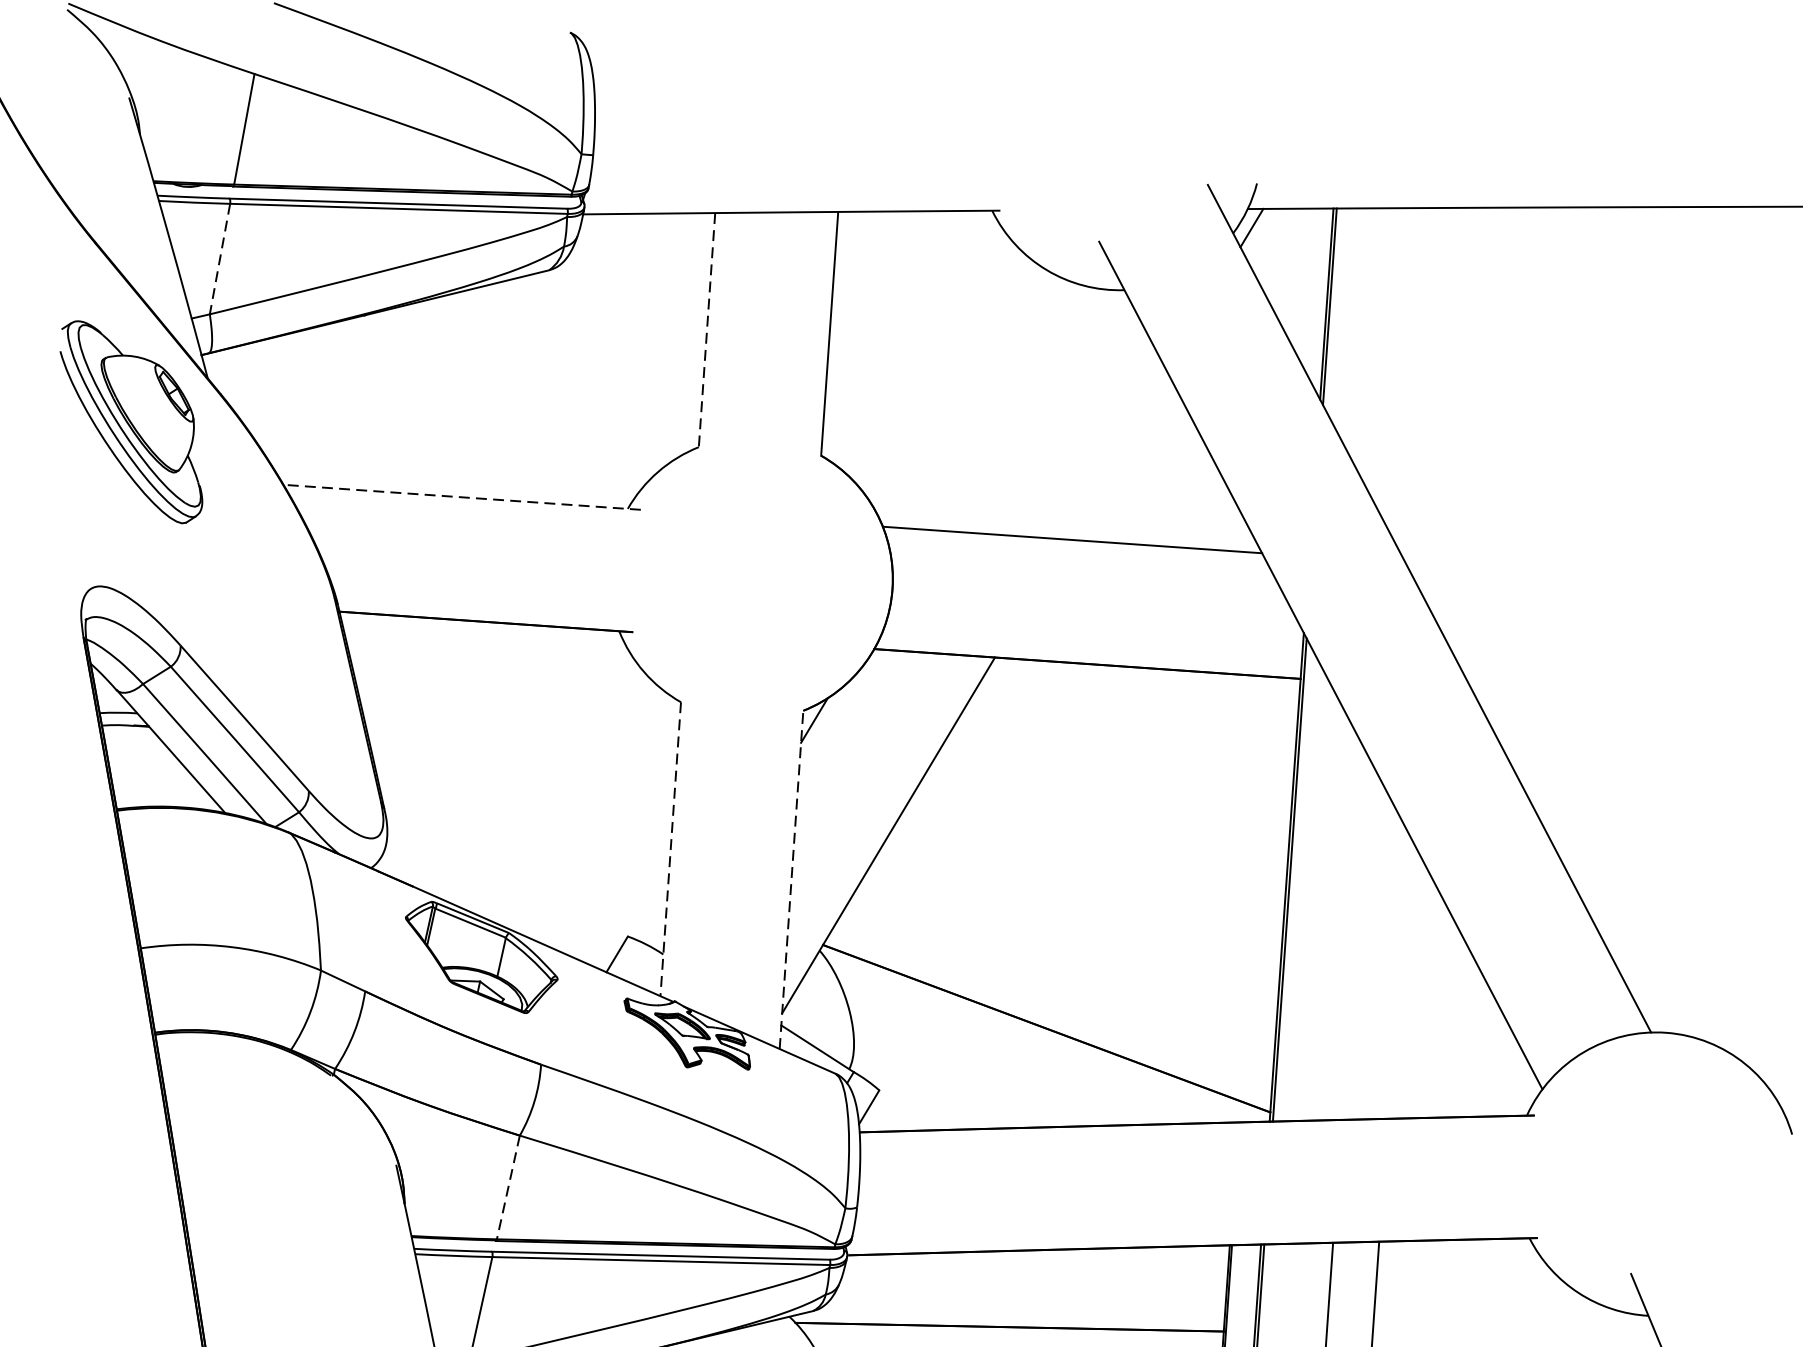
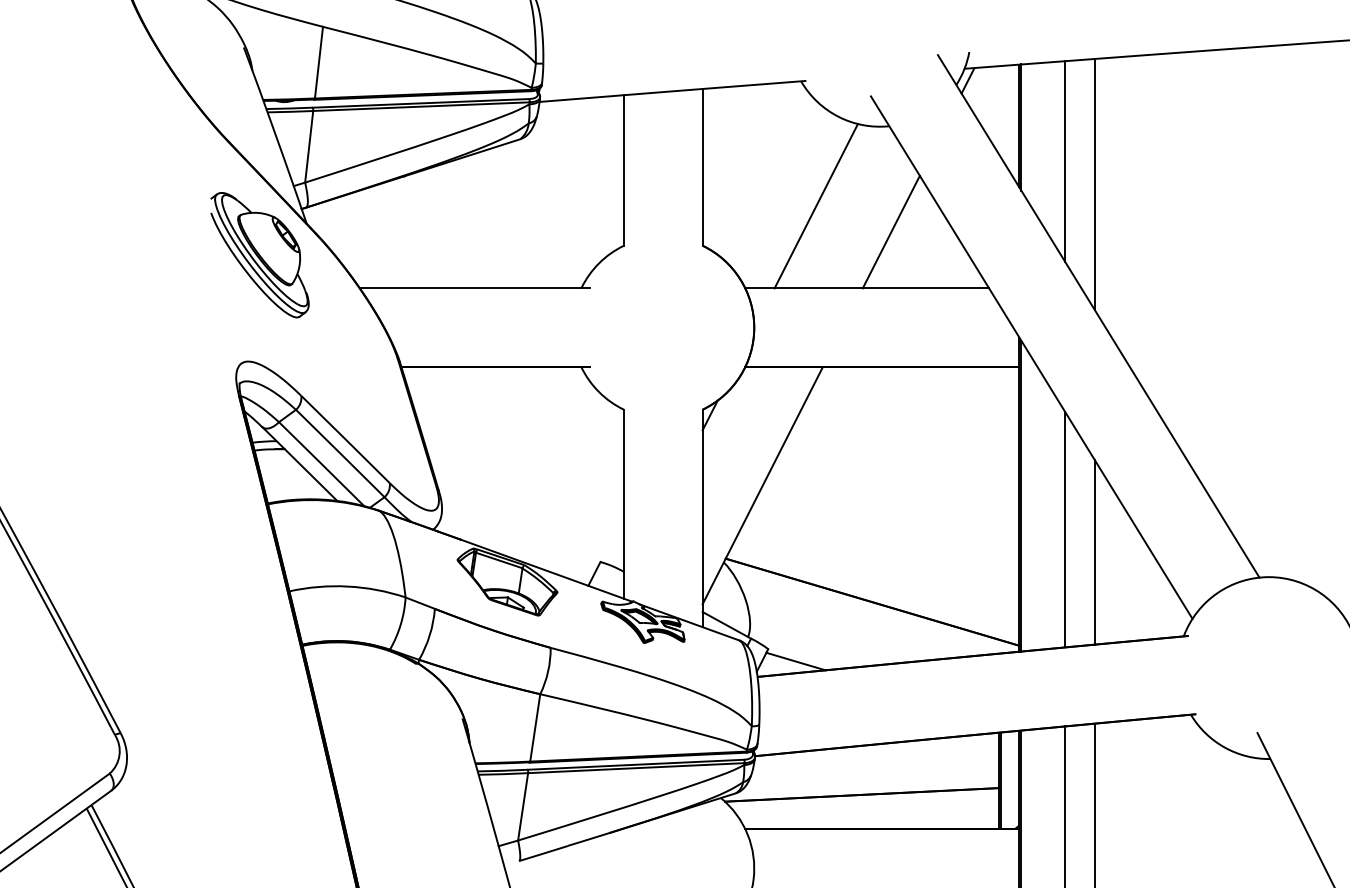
line: (220, 260) -> (309, 147), dashed -> solid
line: (707, 330) -> (624, 170), dashed -> solid
line: (1394, 364) -> (1065, 161), added
line: (1437, 403) -> (1094, 184), added
line: (1000, 406) -> (815, 206), added
line: (1114, 454) -> (890, 231), added
line: (461, 497) -> (474, 288), dashed -> solid
line: (671, 849) -> (624, 504), dashed -> solid
line: (791, 879) -> (702, 518), dashed -> solid
line: (1354, 936) -> (1065, 529), added
line: (1397, 975) -> (1094, 552), added
line: (920, 1112) -> (795, 661), added
line: (508, 1188) -> (535, 728), dashed -> solid

